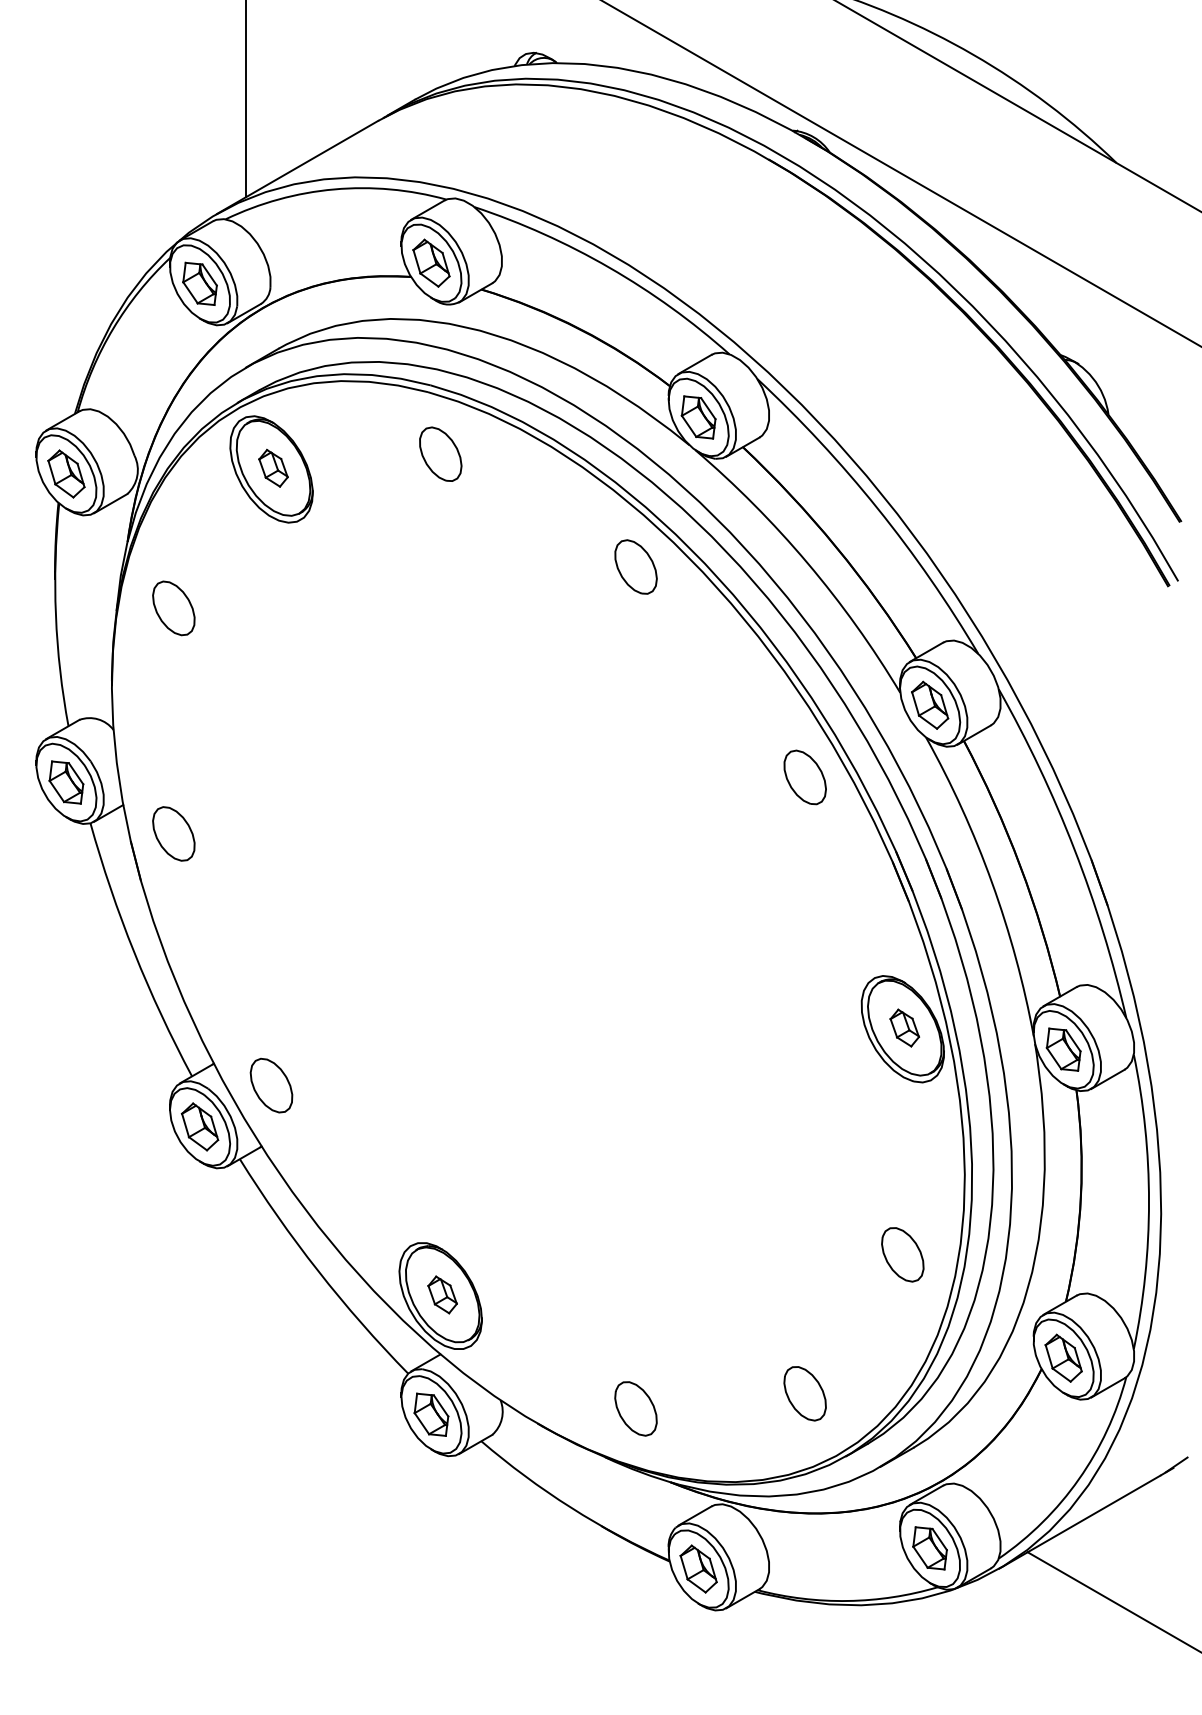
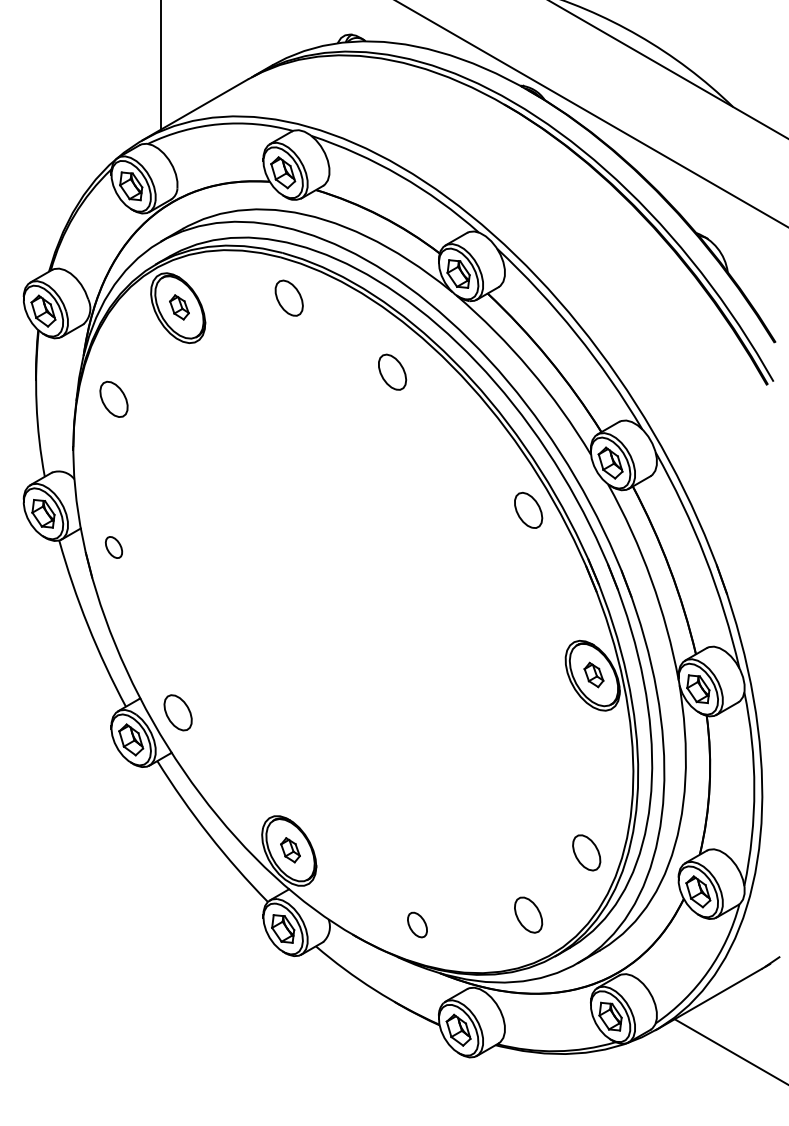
part: (636, 565) -> (392, 371), moved
part: (173, 833) -> (113, 547), size x0.6
part: (902, 1254) -> (586, 852), moved
part: (636, 1407) -> (417, 924), size x0.7

